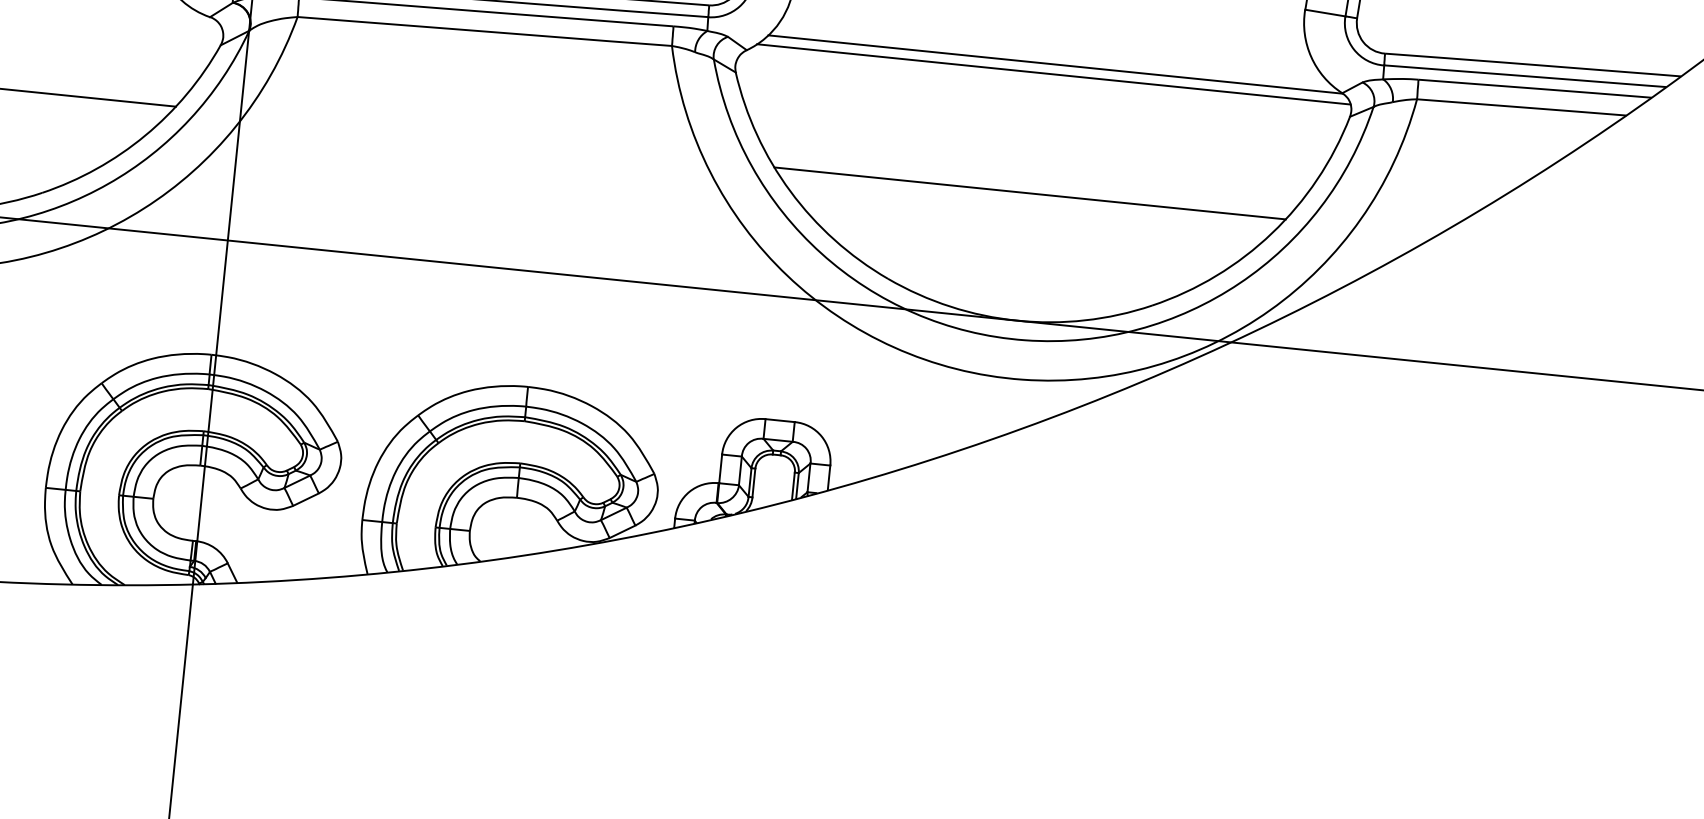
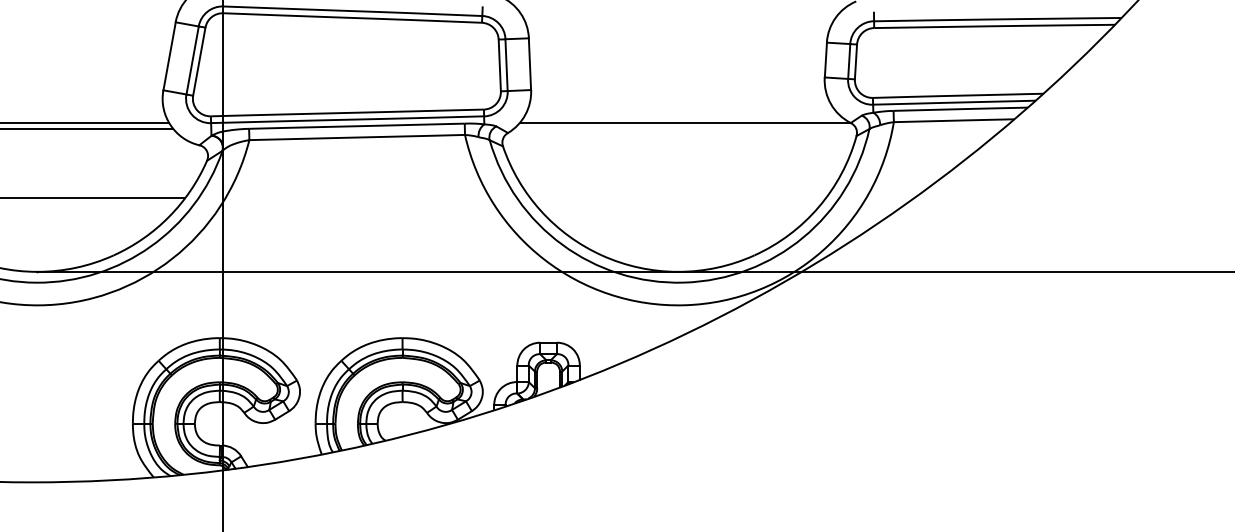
line: (1053, 75) -> (684, 129), removed
line: (1028, 193) -> (677, 198), removed

